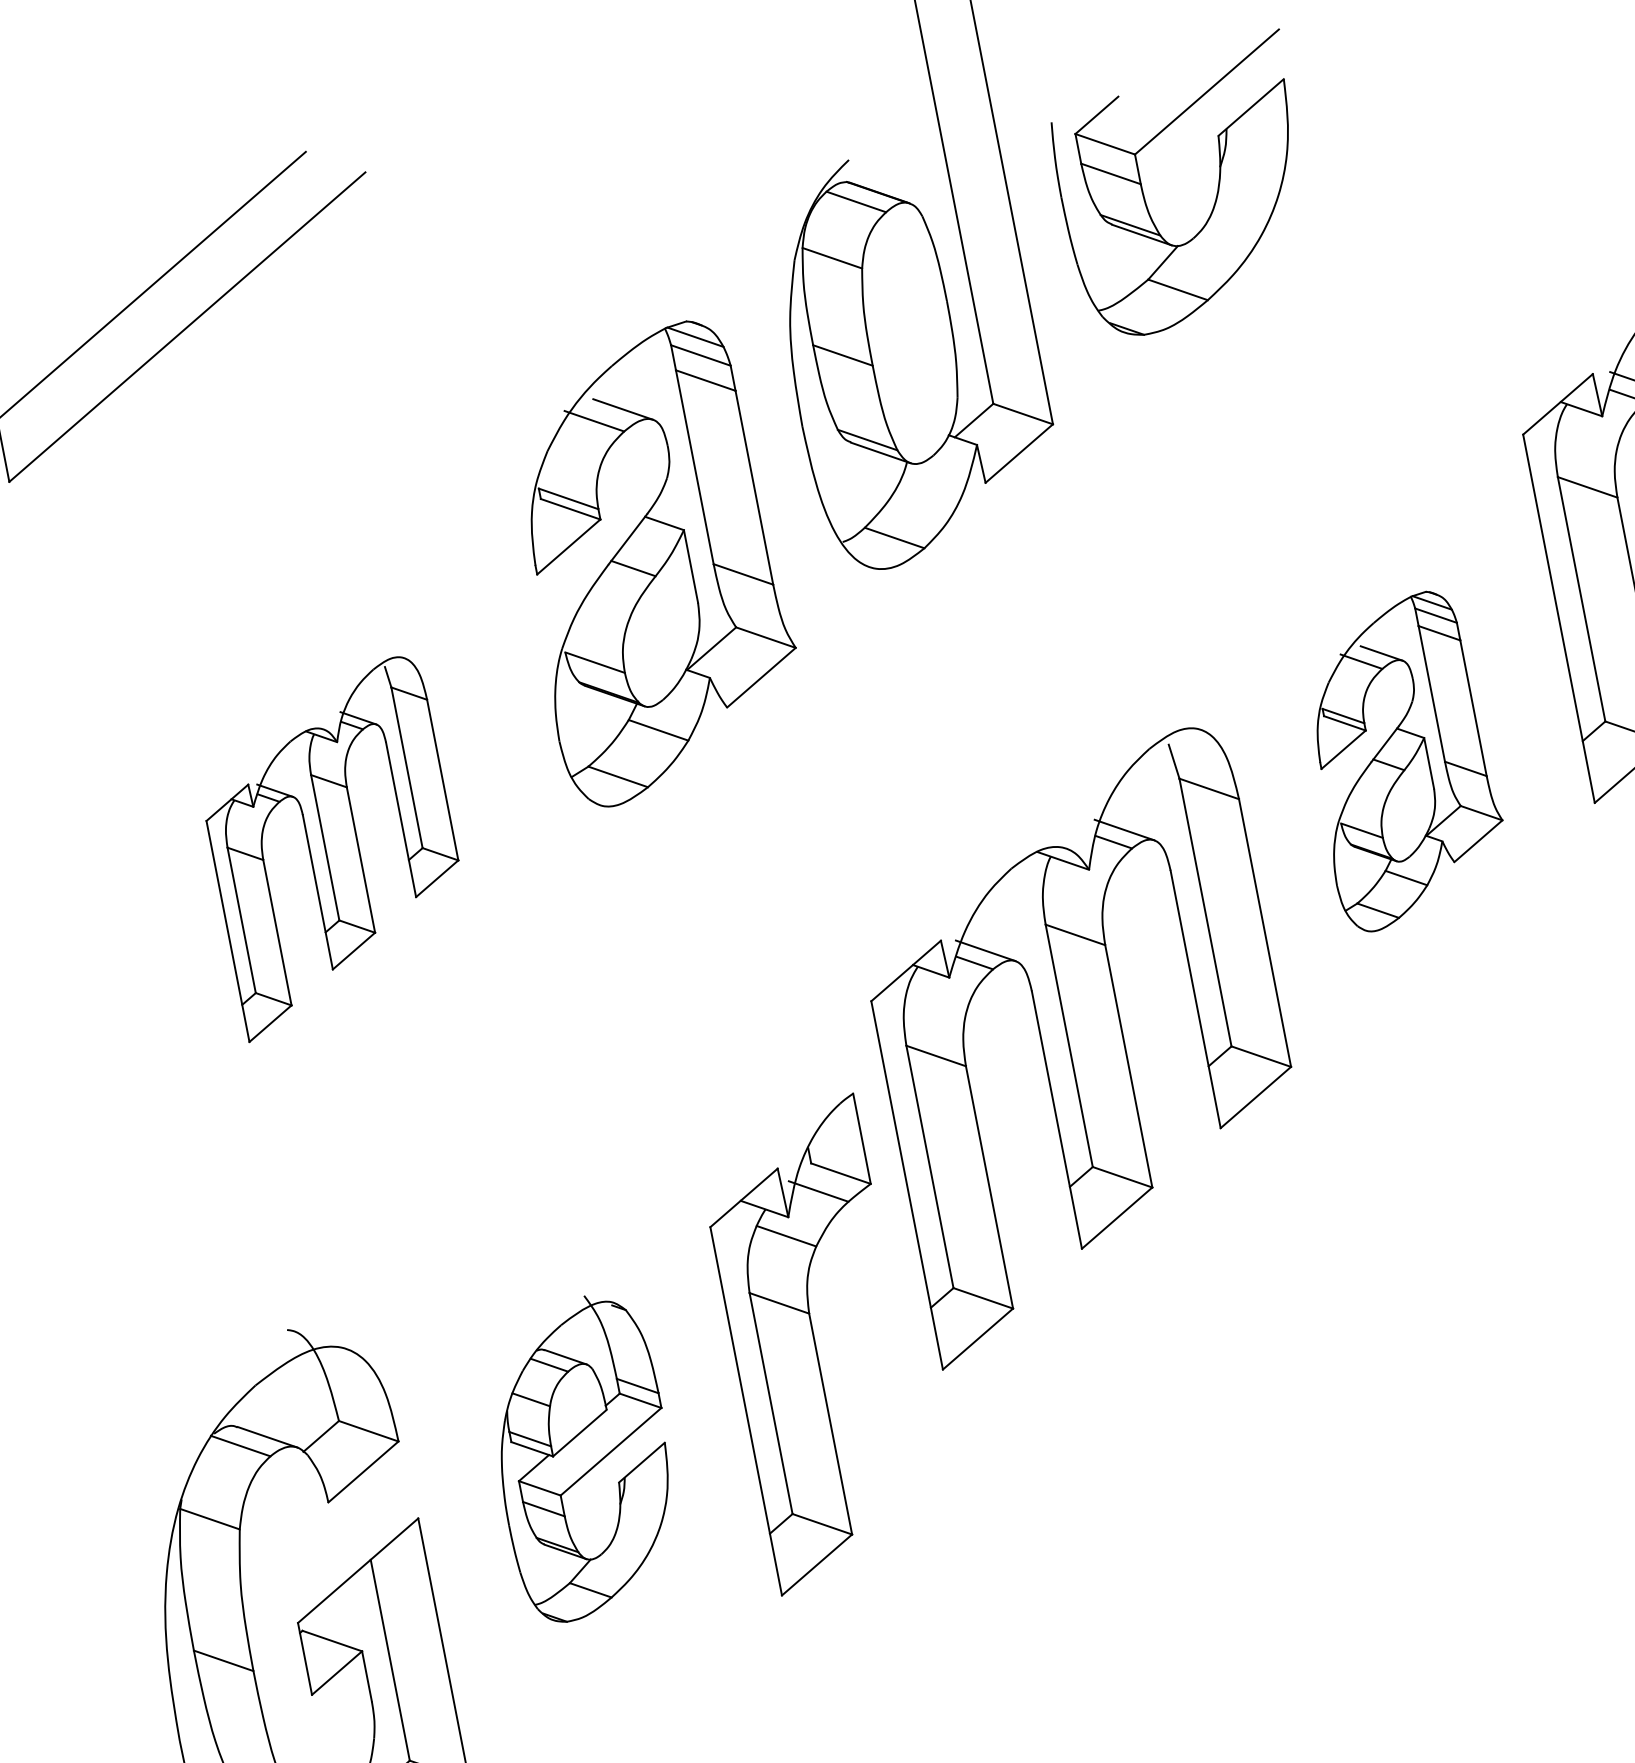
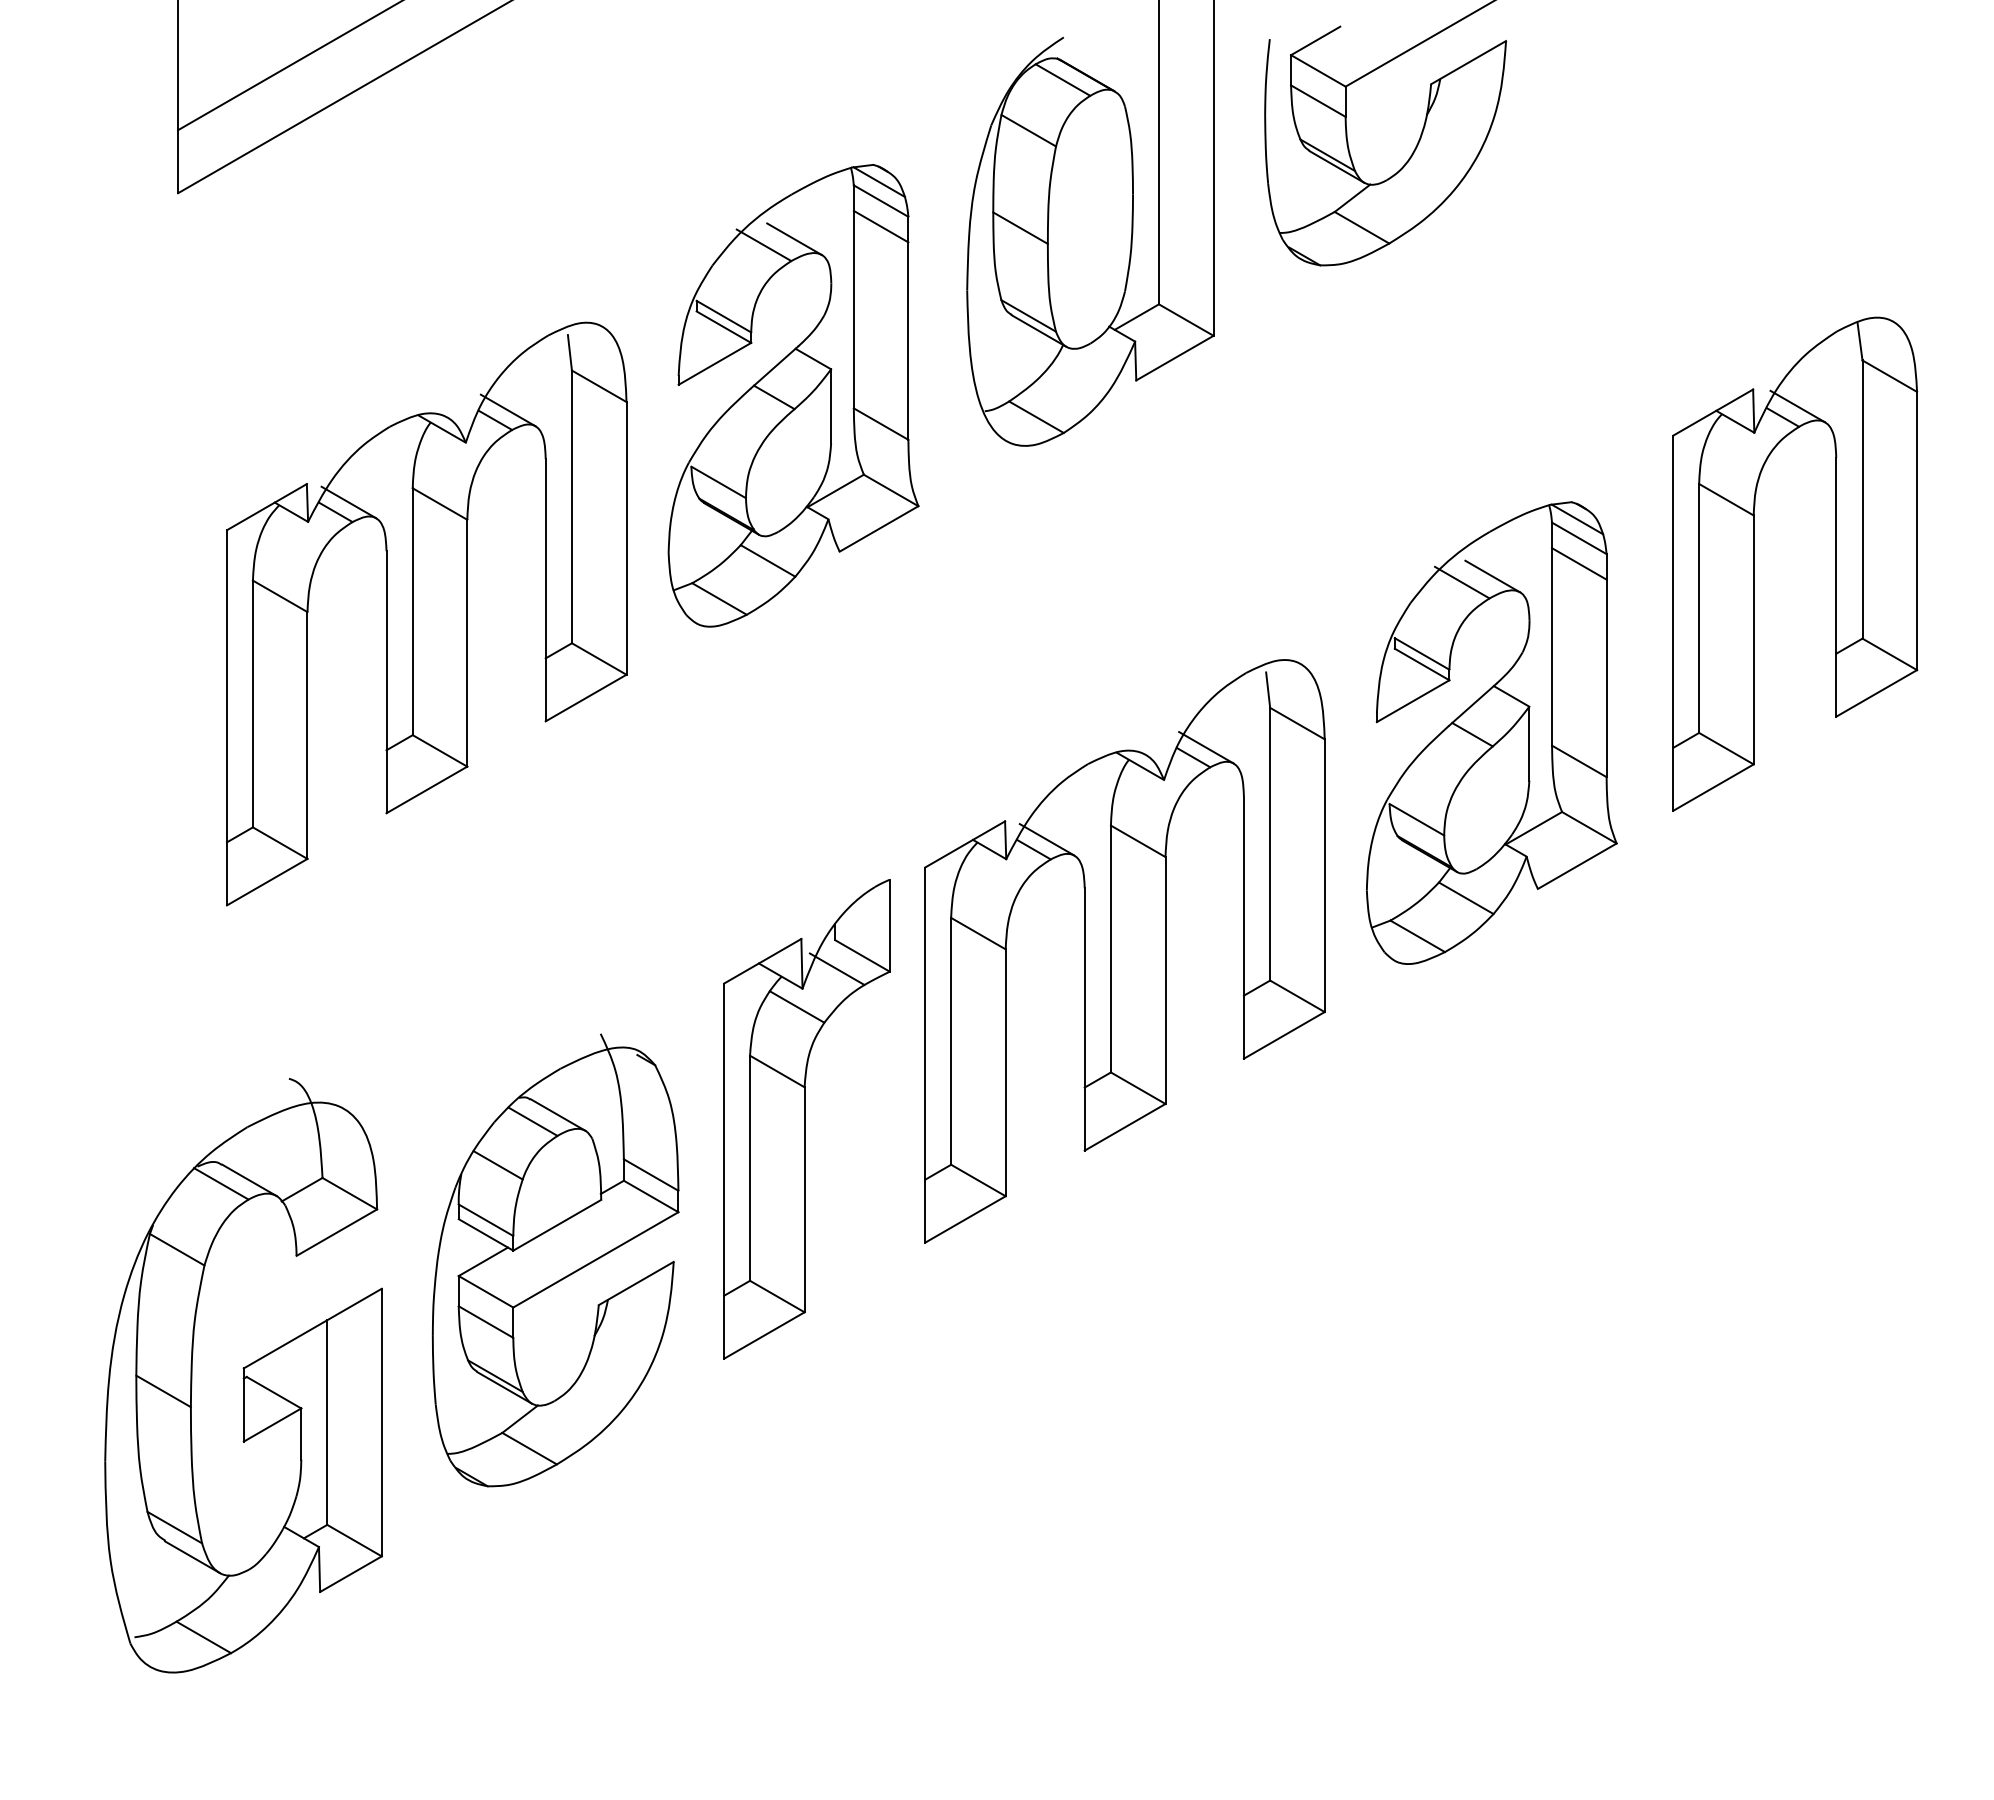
part: (1401, 760) -> (1491, 732), size x1.43
part: (333, 847) -> (426, 613), size x1.67
part: (817, 1344) -> (806, 1119), moved
part: (583, 1457) -> (555, 1260), size x1.43

